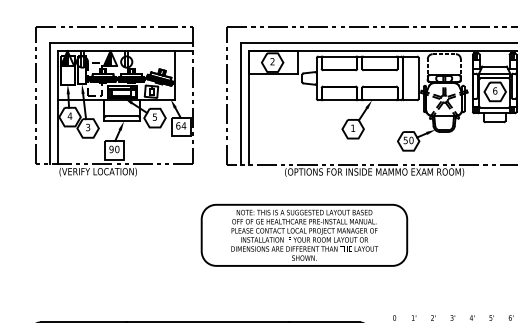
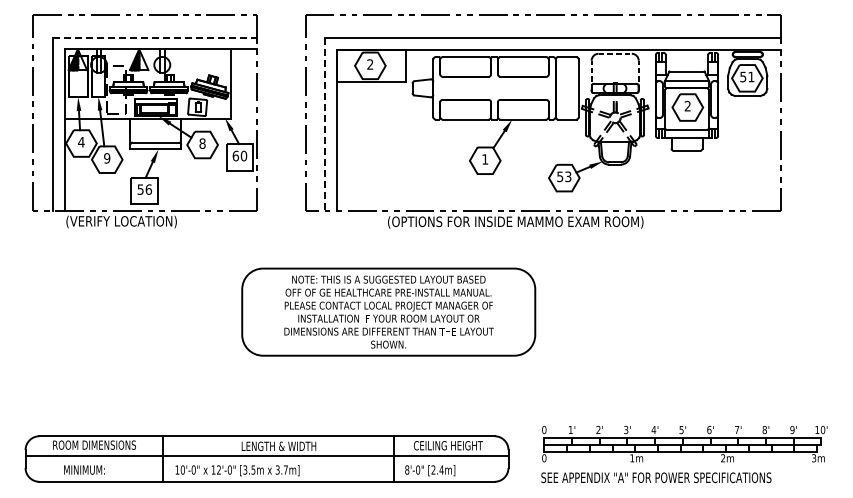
line: (121, 42) -> (155, 37), solid -> dashed
text: (495, 90) -> (687, 105), 6 -> 2
line: (241, 103) -> (325, 124), solid -> dashed
text: (154, 117) -> (202, 143), 5 -> 8
text: (183, 125) -> (243, 155), 64 -> 60
text: (88, 127) -> (107, 158), 3 -> 9
text: (411, 140) -> (568, 176), 50 -> 53
text: (114, 149) -> (144, 189), 90 -> 56
part: (304, 234) -> (388, 311), moved

